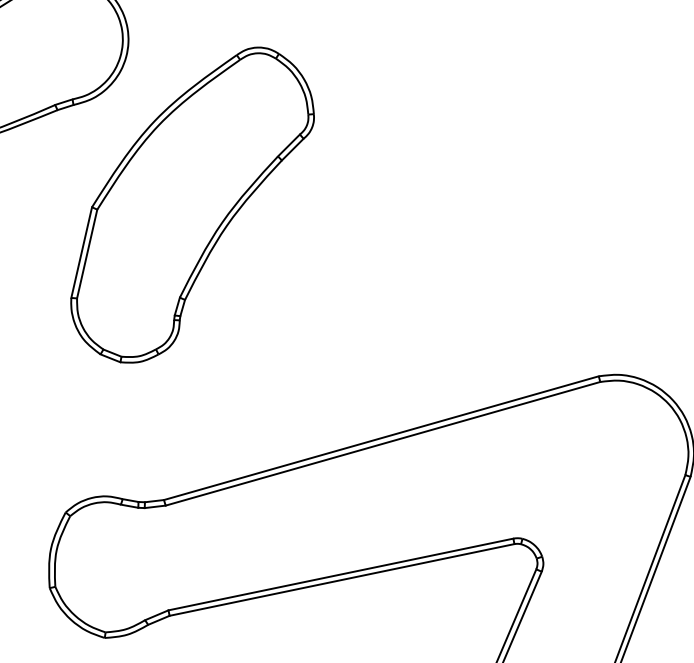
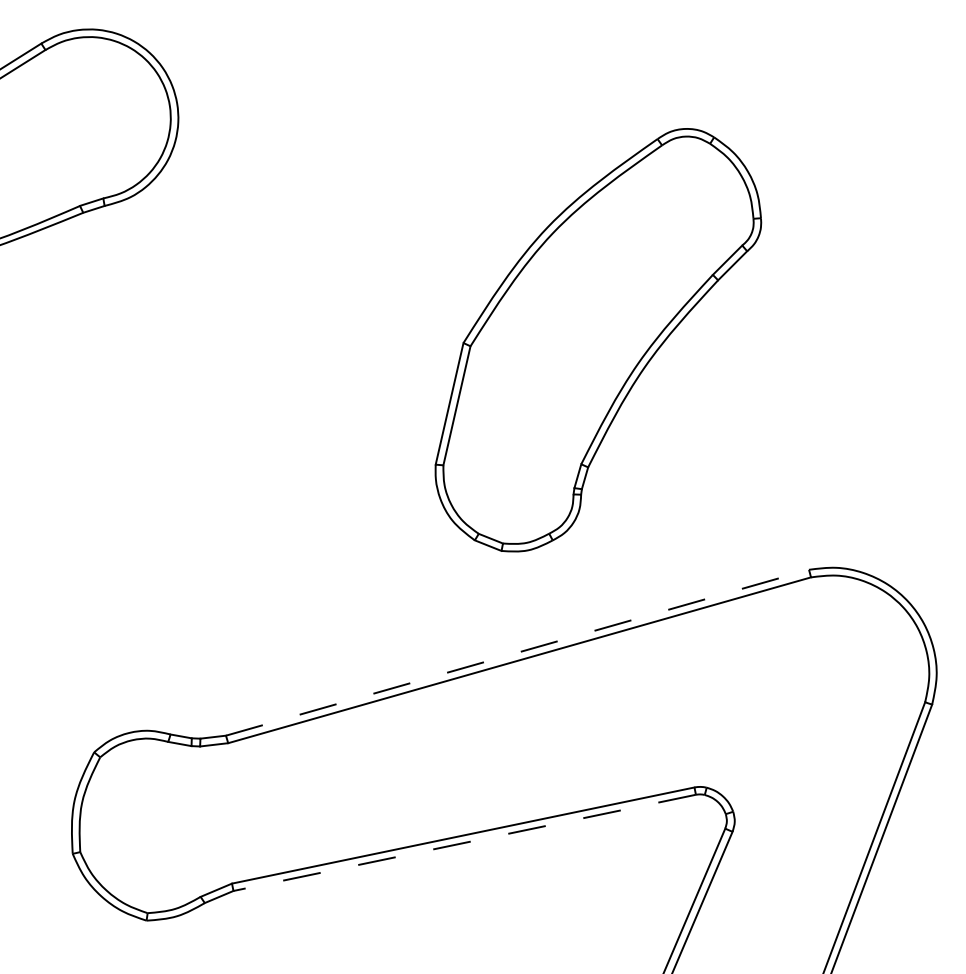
part: (192, 205) -> (598, 340), moved
line: (381, 438) -> (517, 652), solid -> dashed
line: (341, 579) -> (464, 842), solid -> dashed

